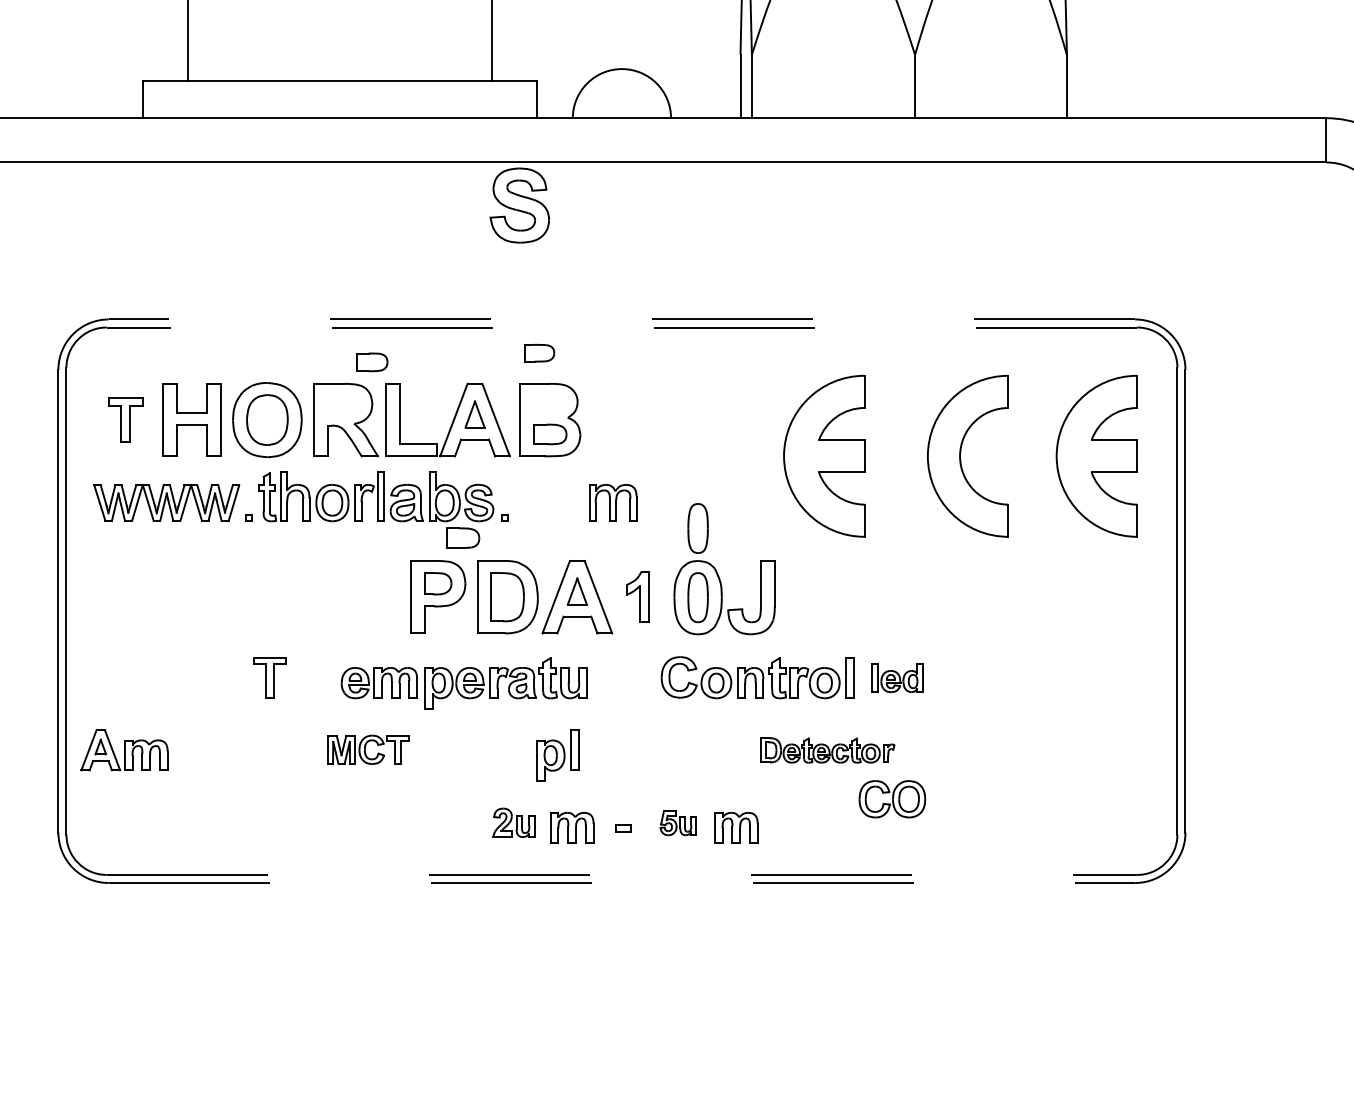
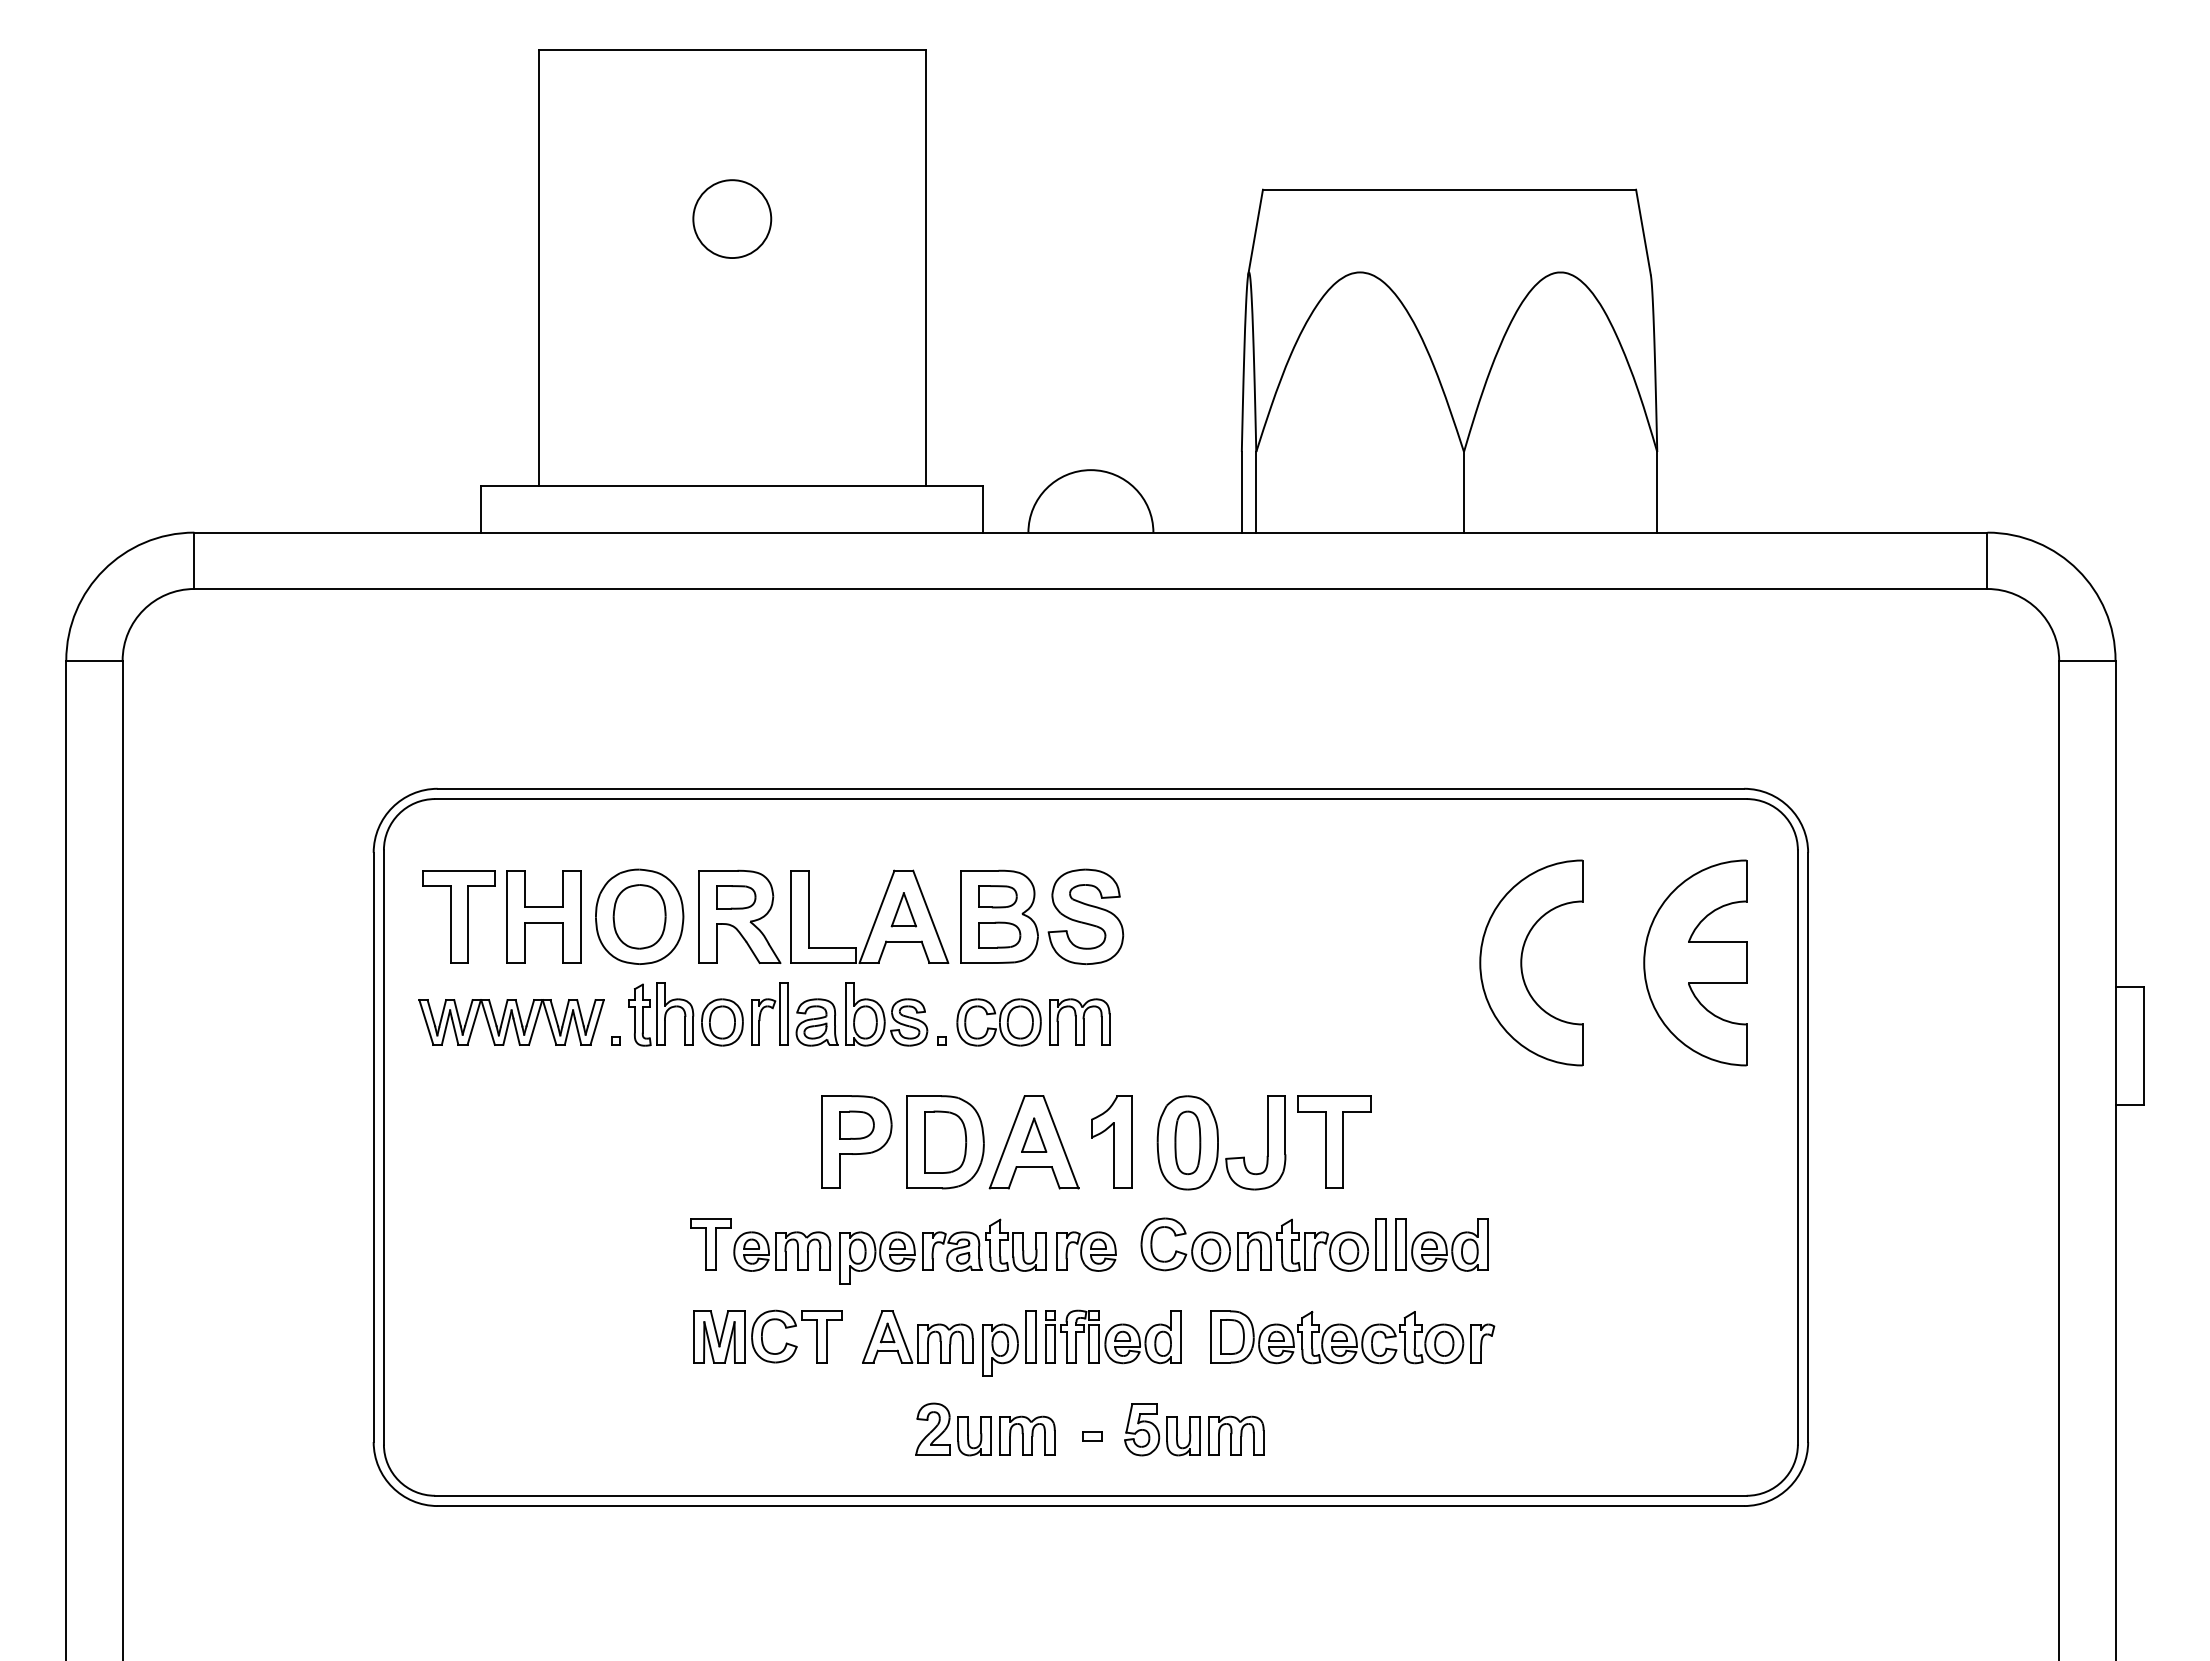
part: (519, 205) -> (1085, 916), moved
line: (621, 319) -> (1090, 788), dashed -> solid
line: (621, 327) -> (1090, 799), dashed -> solid
part: (539, 353) -> (997, 896), moved
part: (372, 362) -> (736, 897), moved
part: (125, 419) -> (458, 916), size x1.67
part: (824, 455) -> (1348, 962), removed
part: (697, 528) -> (1187, 1054), removed
part: (462, 537) -> (888, 1066), removed
part: (638, 596) -> (1111, 1141), size x1.43
part: (813, 596) -> (1334, 1141), added
part: (269, 677) -> (710, 1244), moved
part: (897, 677) -> (1441, 1244), size x1.43
part: (618, 683) -> (1086, 1251), added
part: (124, 749) -> (917, 1336), moved
part: (367, 749) -> (767, 1336), size x1.43
part: (639, 749) -> (1113, 1336), added
part: (827, 750) -> (1352, 1337), size x1.67
part: (891, 799) -> (998, 1022), moved
part: (513, 822) -> (953, 1429), size x1.43
part: (678, 822) -> (1162, 1429), size x1.67
line: (621, 874) -> (1090, 1495), dashed -> solid
line: (622, 883) -> (1091, 1506), dashed -> solid

